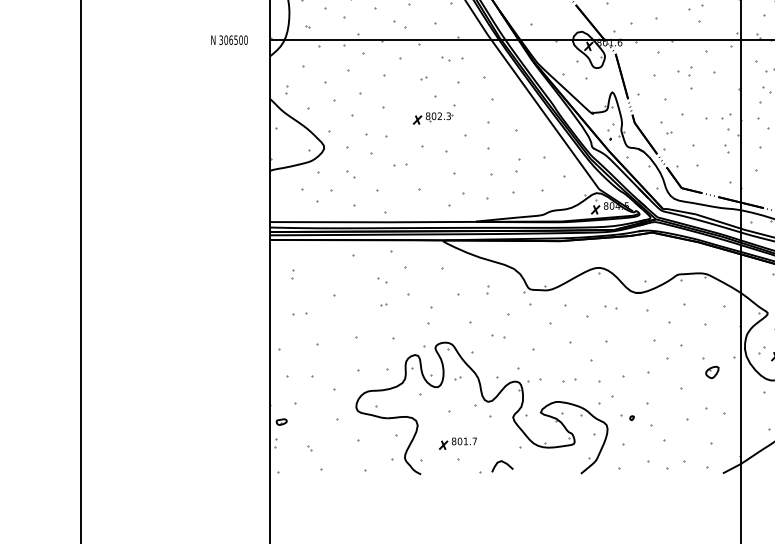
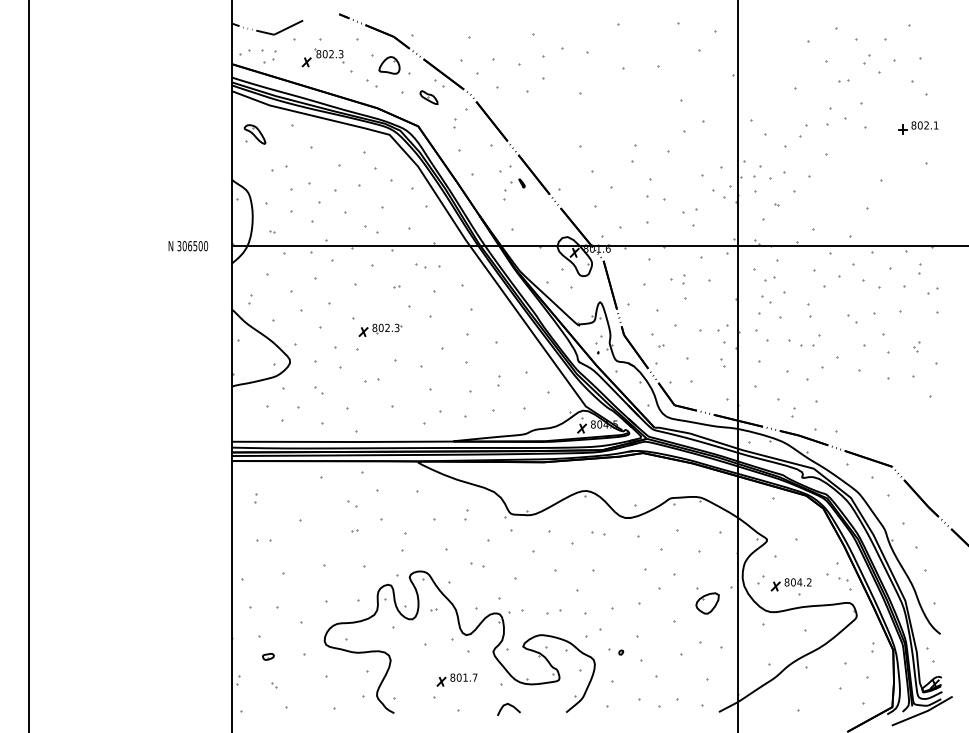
part: (433, 118) -> (380, 330), moved
part: (517, 165) -> (498, 380), size x0.62
part: (712, 372) -> (707, 603), size x1.67
part: (281, 421) -> (268, 656), moved
part: (457, 443) -> (456, 679), moved
curve: (503, 463) -> (510, 706), moved

